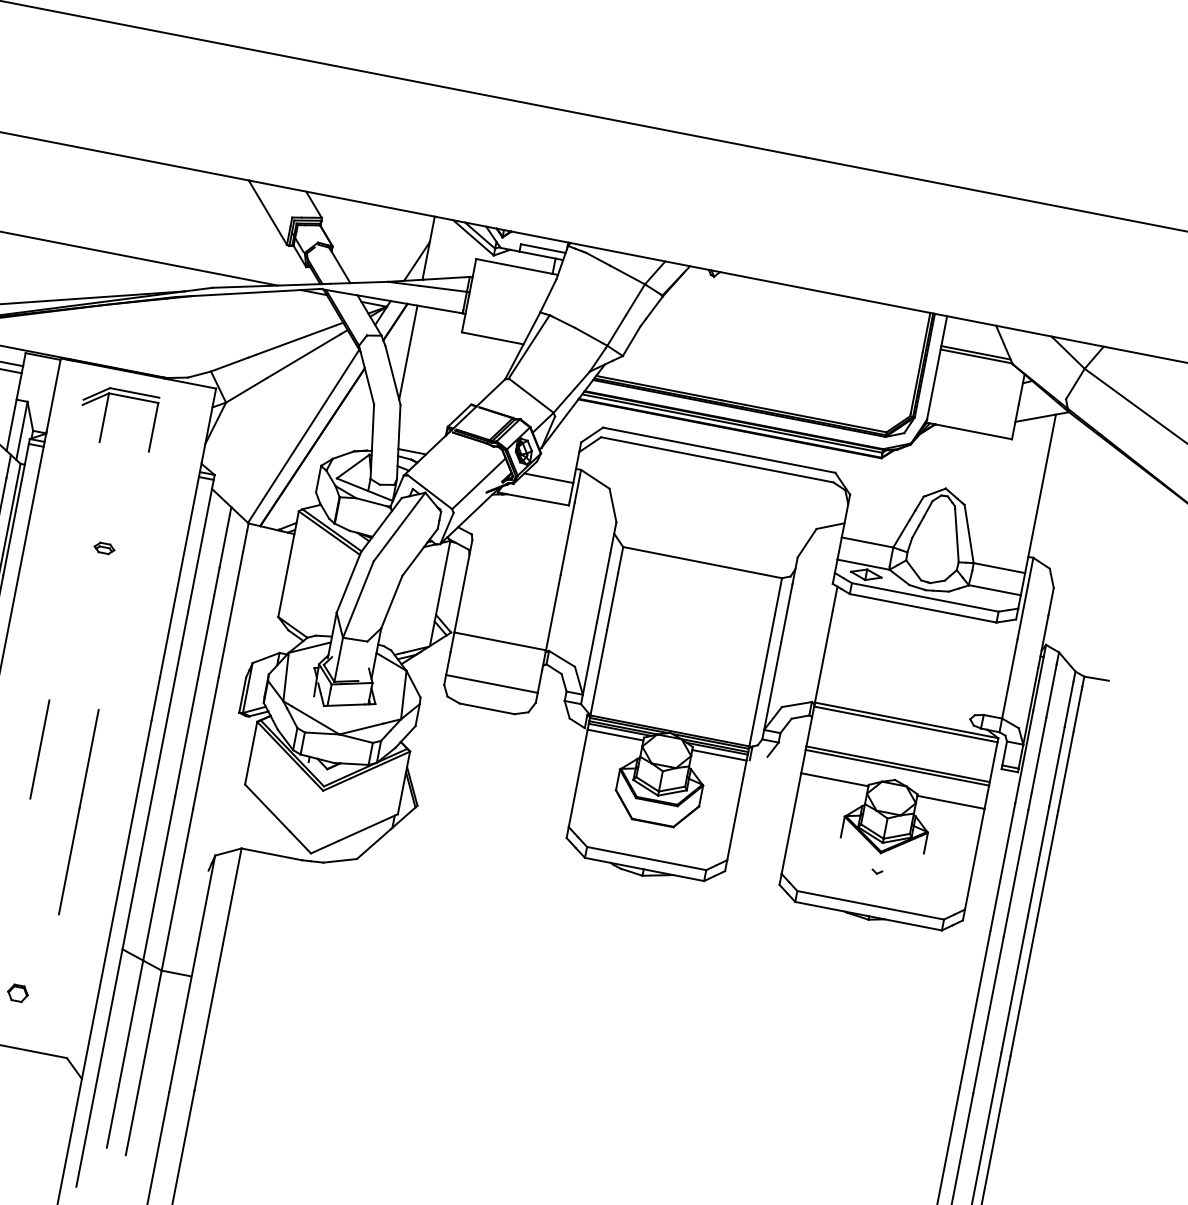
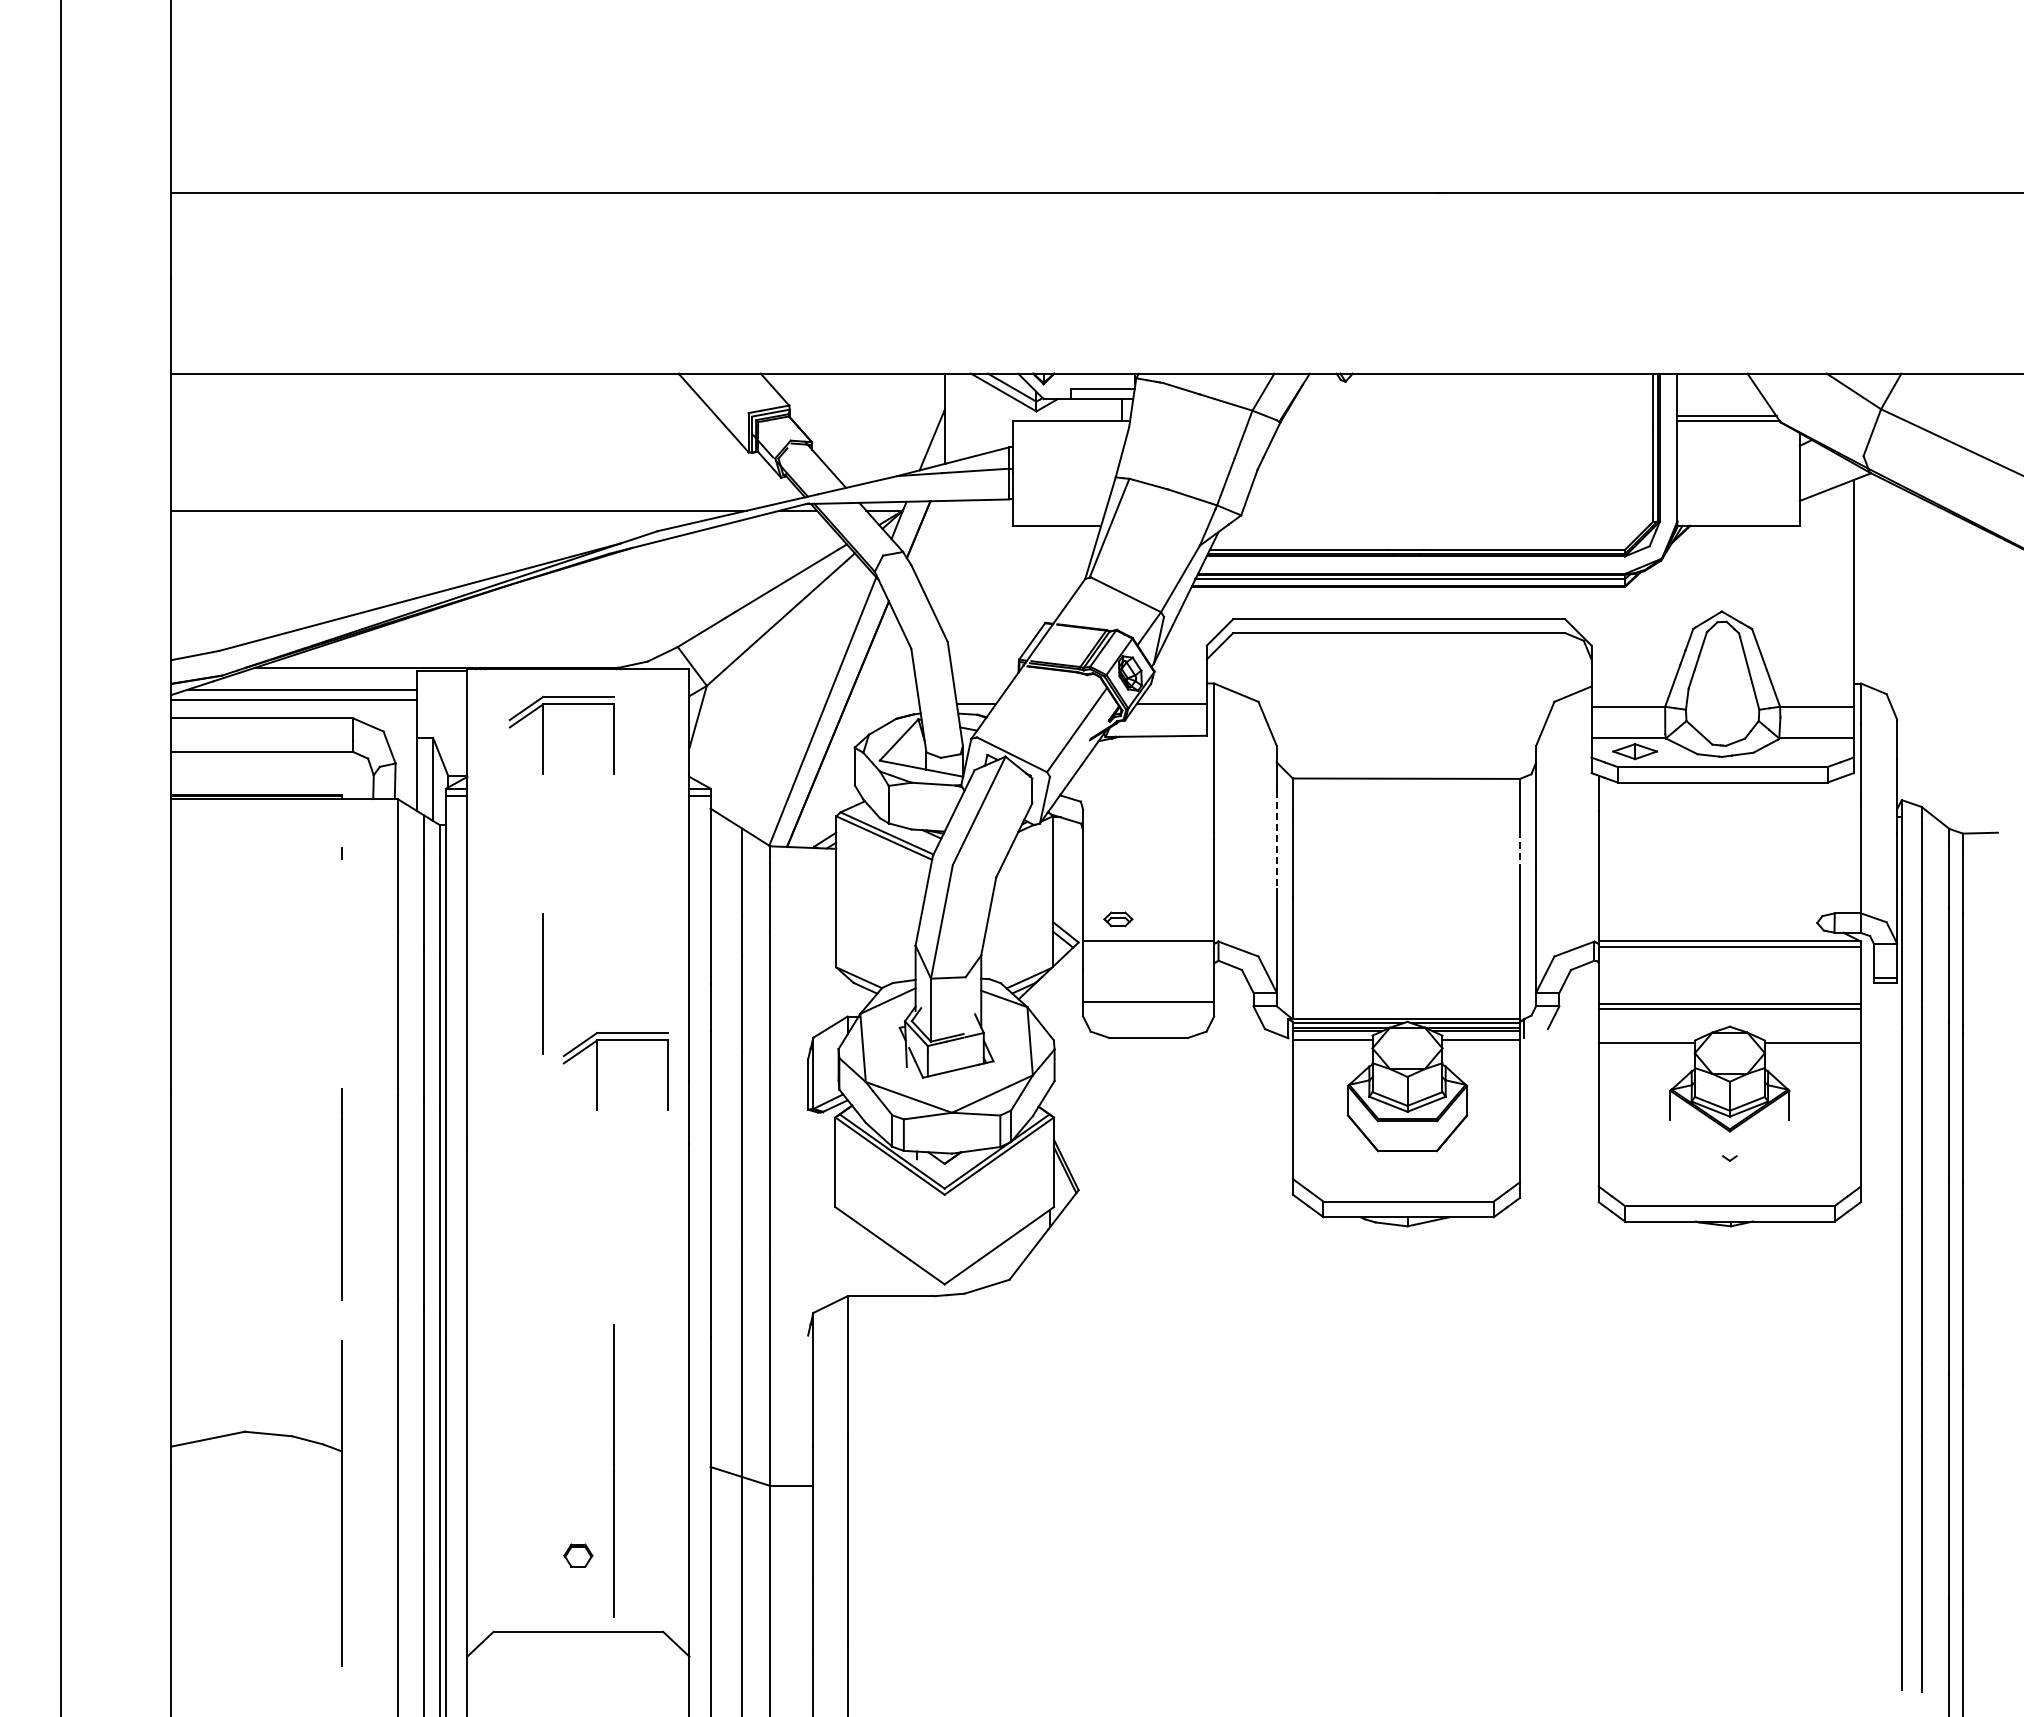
line: (408, 352) -> (944, 567), removed
part: (104, 548) -> (1118, 919), moved
line: (603, 588) -> (1276, 840), solid -> dashed
line: (772, 627) -> (1520, 849), solid -> dashed
part: (97, 656) -> (597, 1070), added
line: (39, 749) -> (542, 983), moved
line: (78, 811) -> (613, 1470), moved

